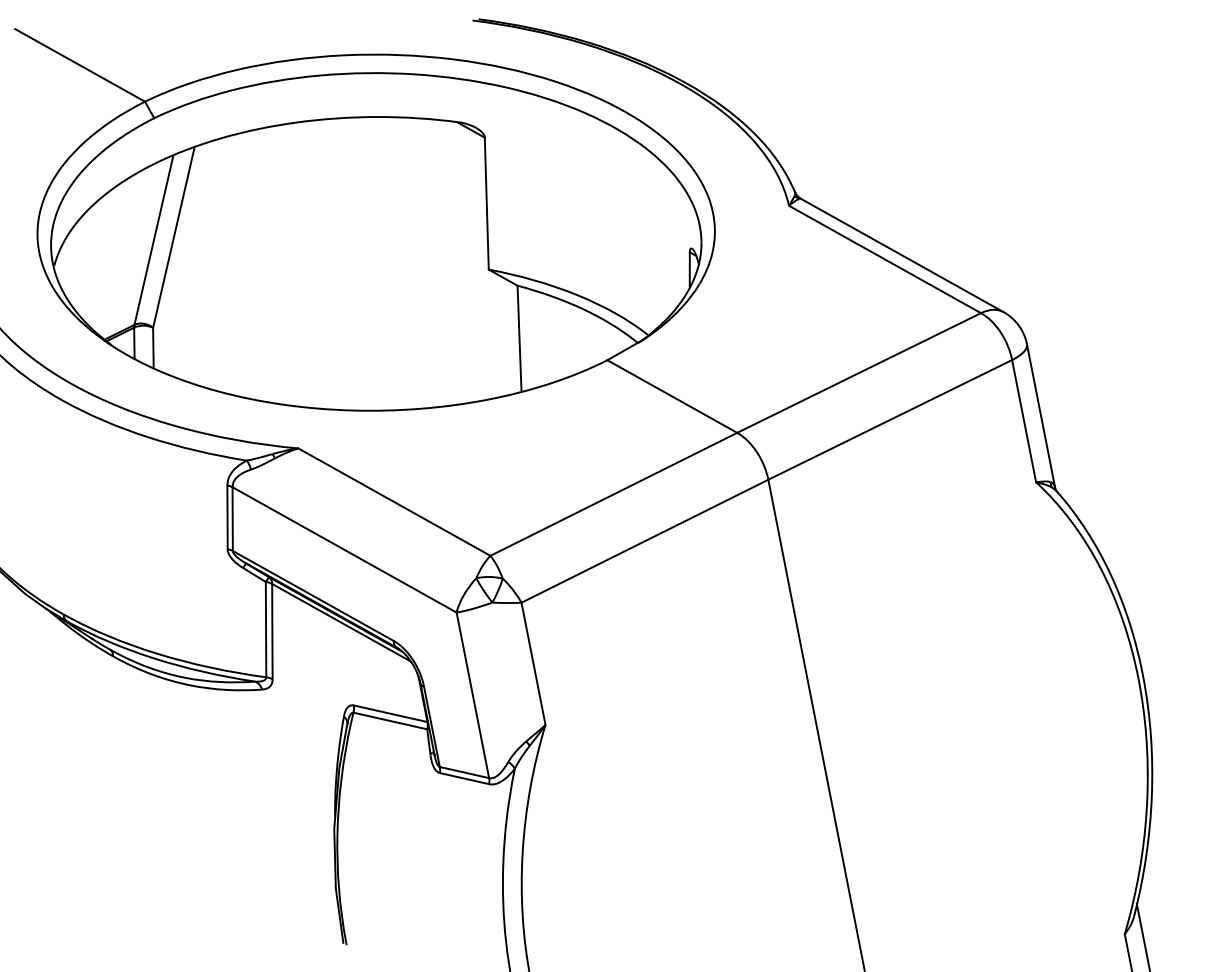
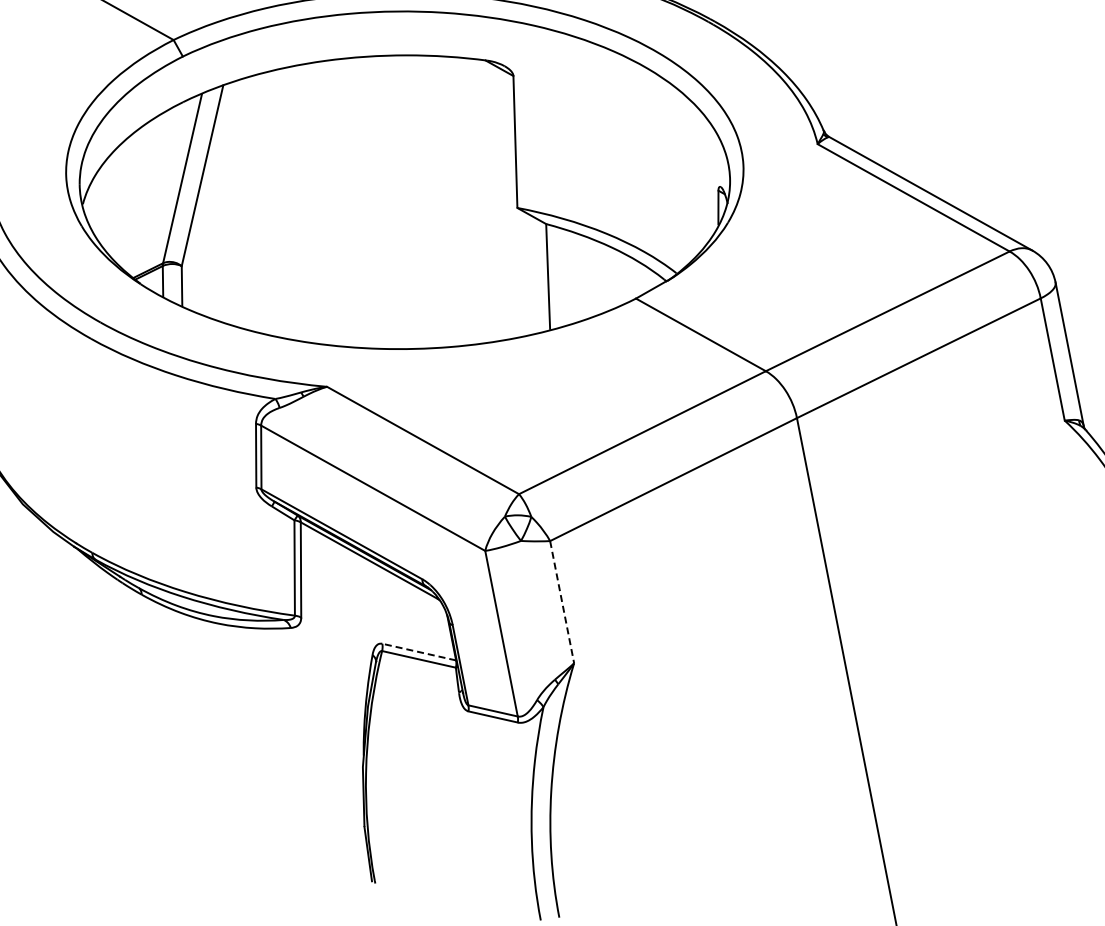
line: (533, 664) -> (562, 602), solid -> dashed
line: (390, 713) -> (419, 651), solid -> dashed

